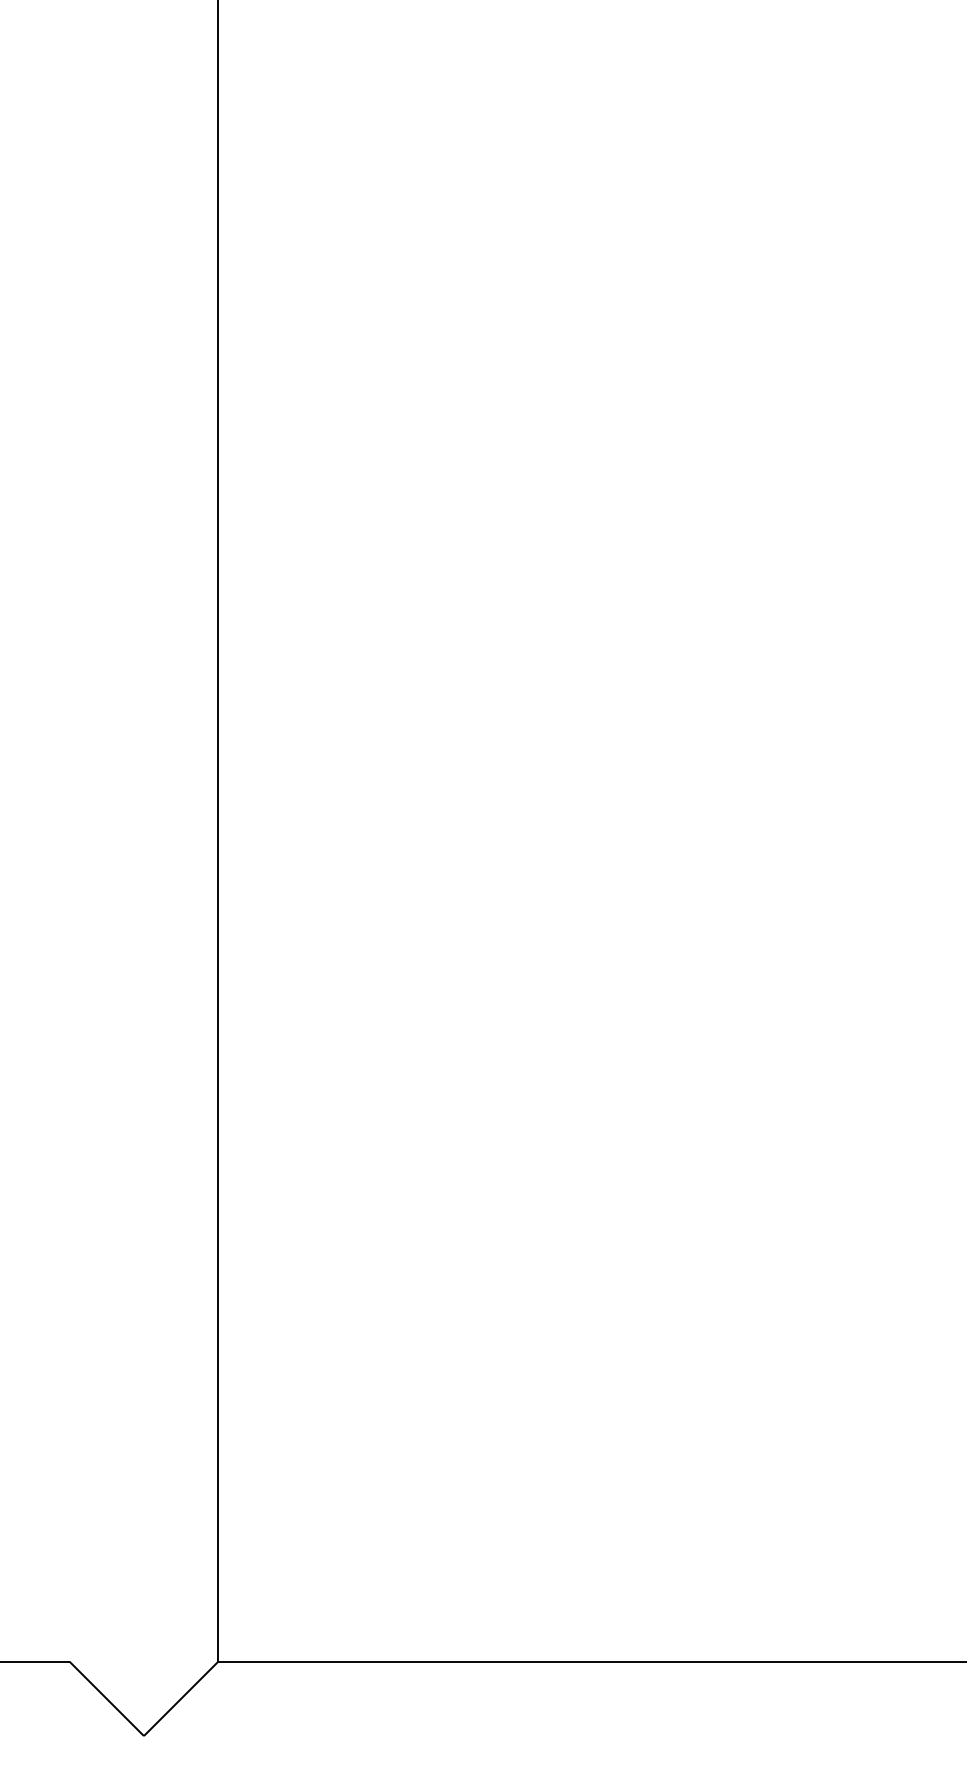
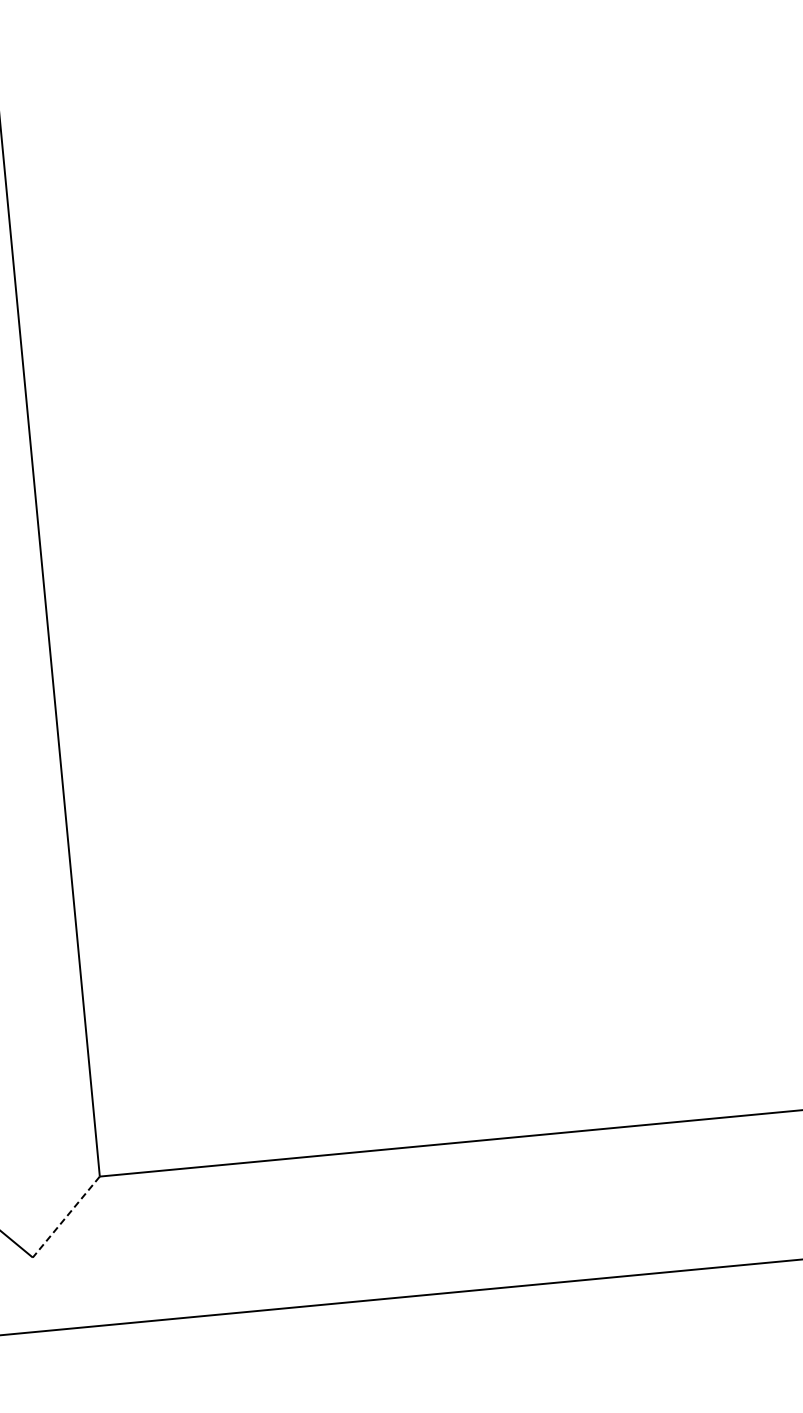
line: (181, 1698) -> (66, 1216), solid -> dashed

